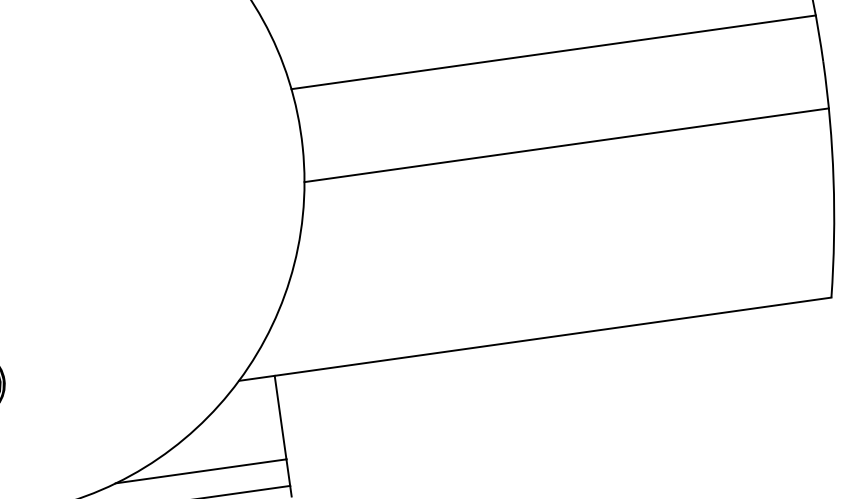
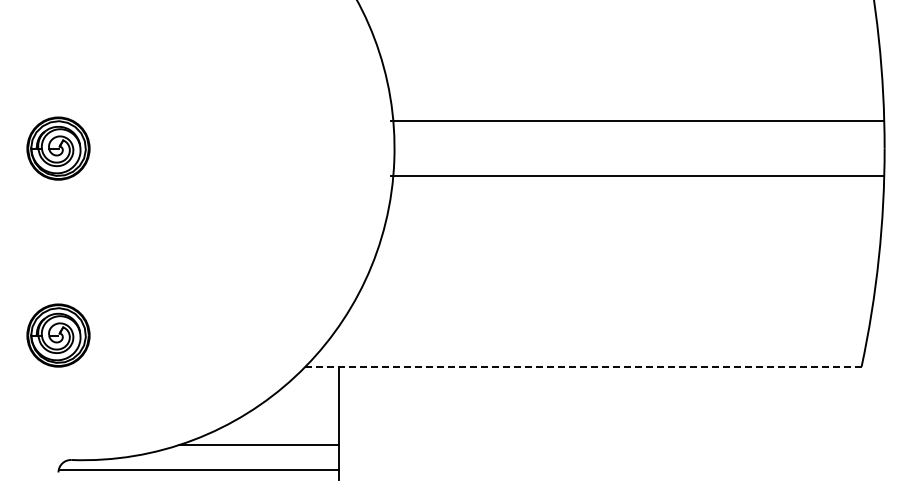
line: (553, 52) -> (637, 121), moved
line: (566, 145) -> (637, 176), moved
line: (536, 338) -> (584, 366), solid -> dashed

